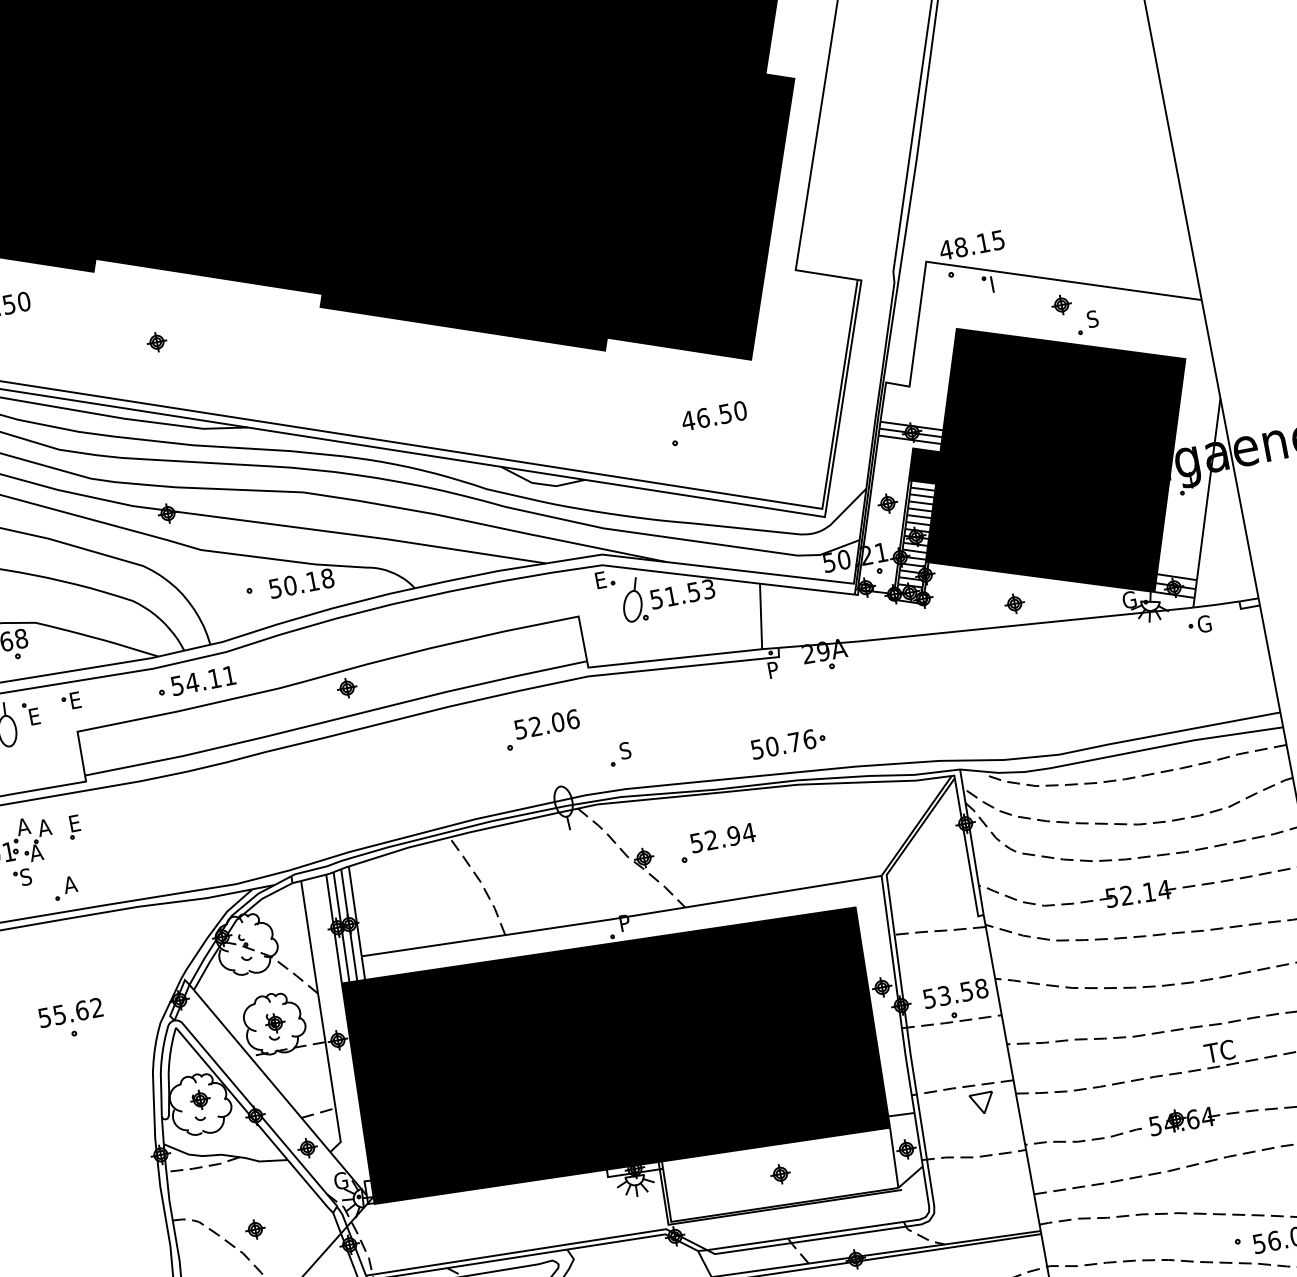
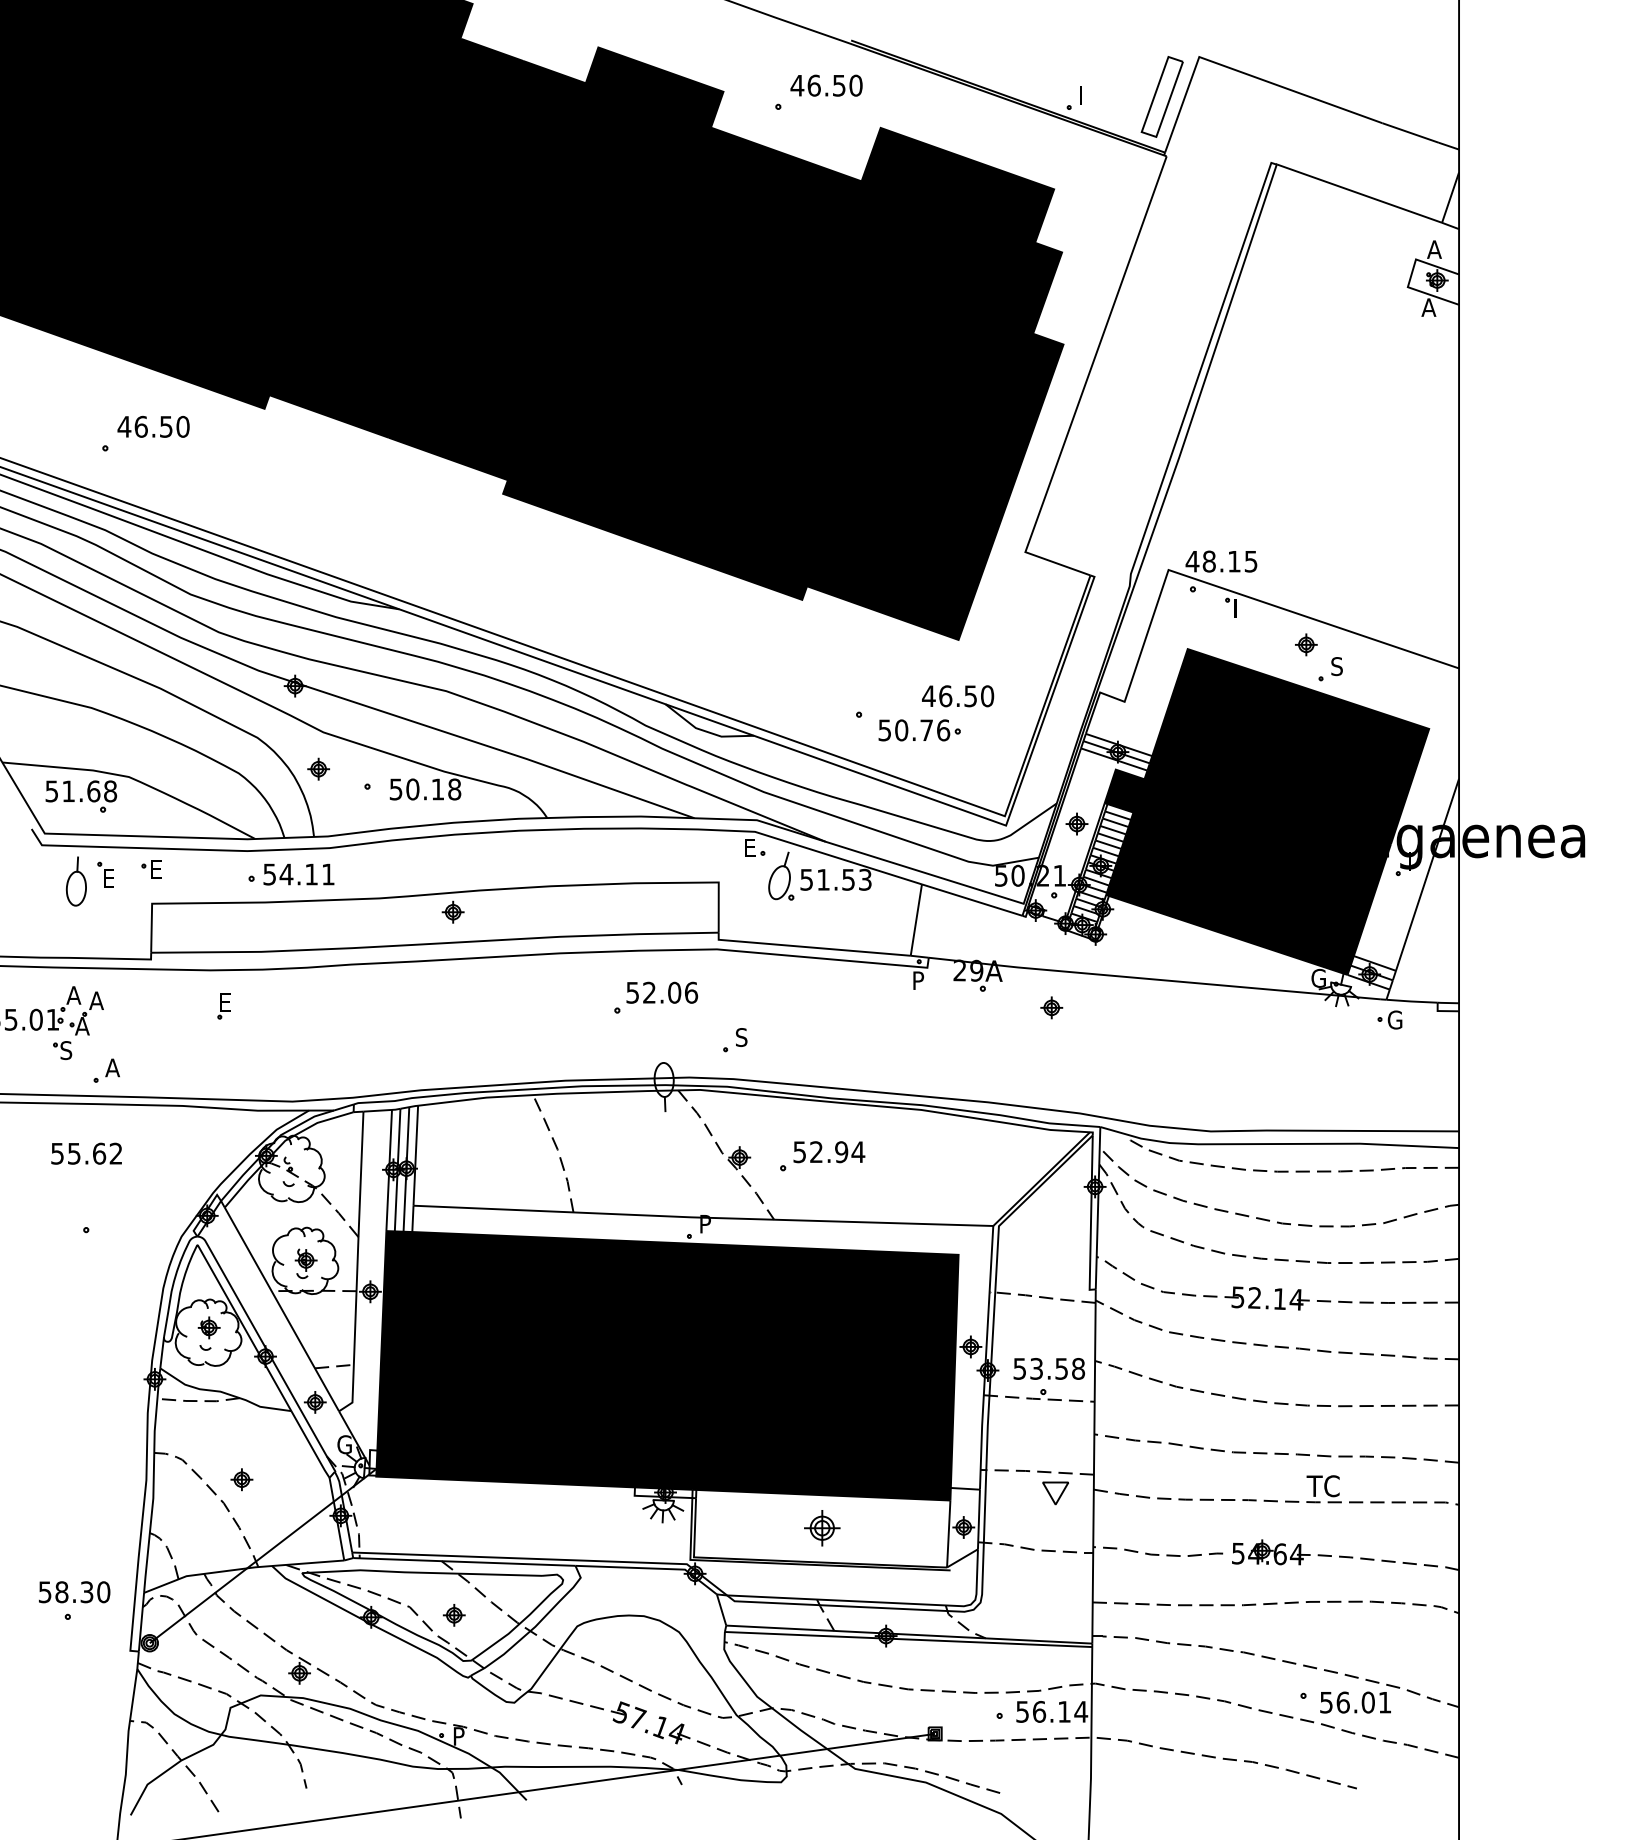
part: (156, 341) -> (318, 768), moved
text: (714, 416) -> (958, 696), moved
part: (1014, 603) -> (1051, 1007), moved
part: (794, 743) -> (926, 731), moved
part: (73, 827) -> (223, 1006), moved
text: (70, 1012) -> (86, 1153), moved
part: (779, 1174) -> (821, 1528), size x1.6

